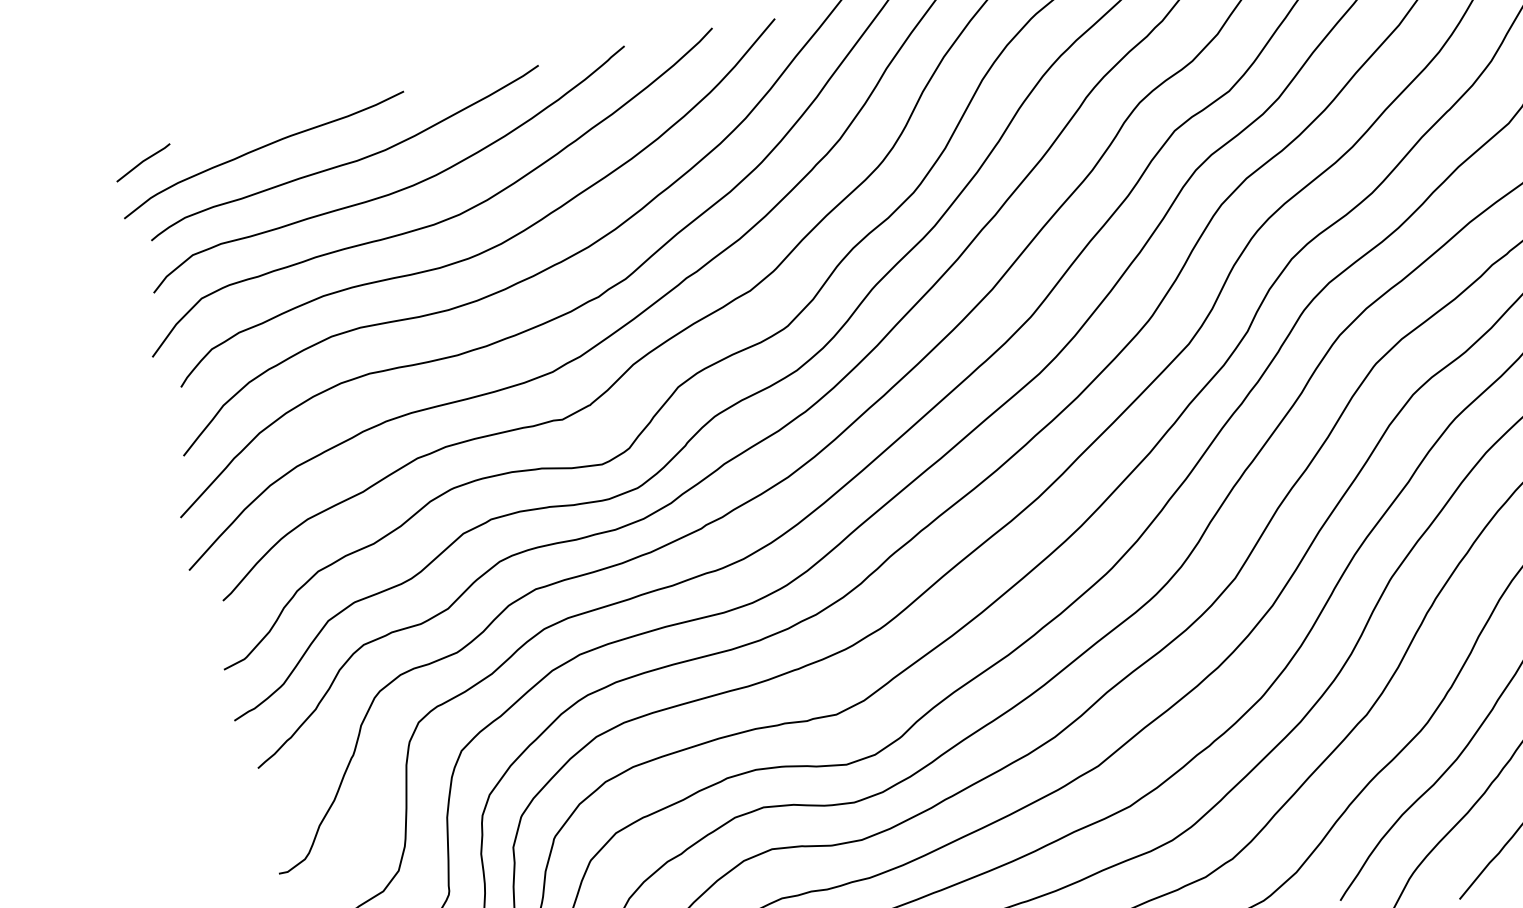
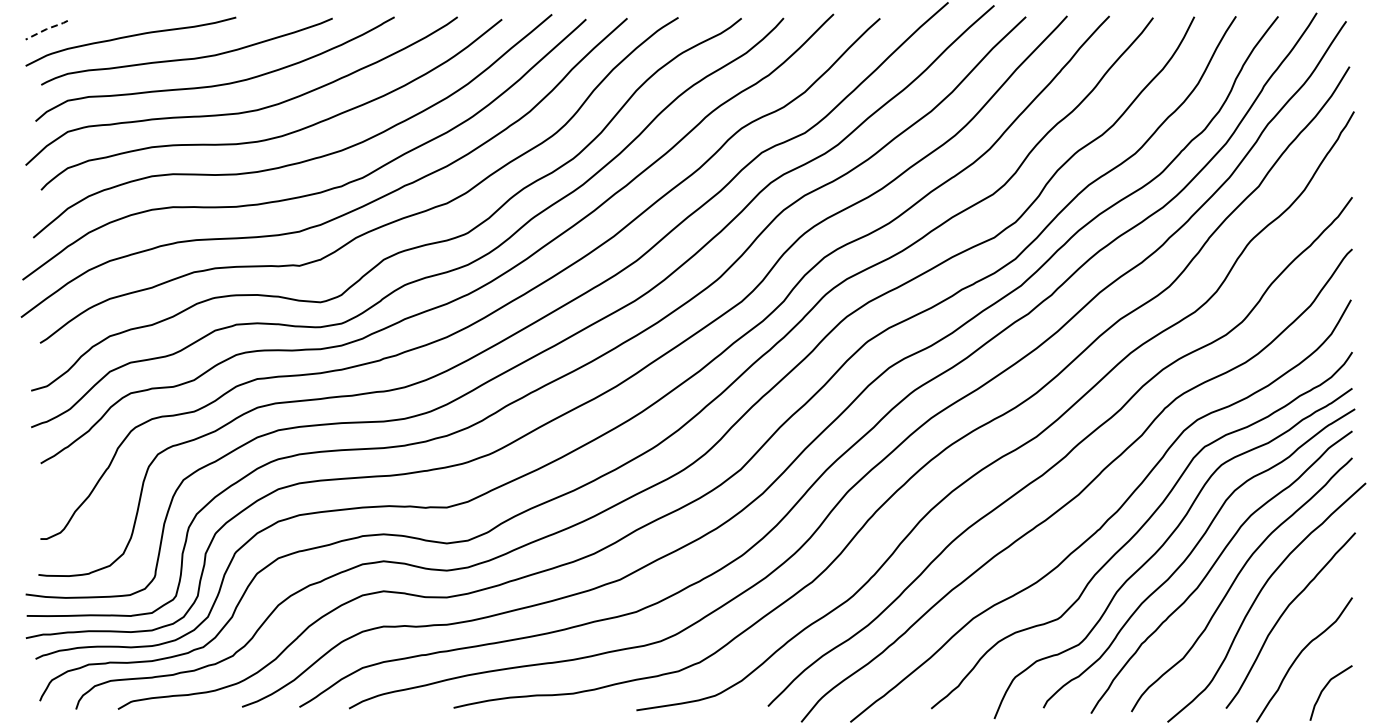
line: (142, 161) -> (46, 29), solid -> dashed

